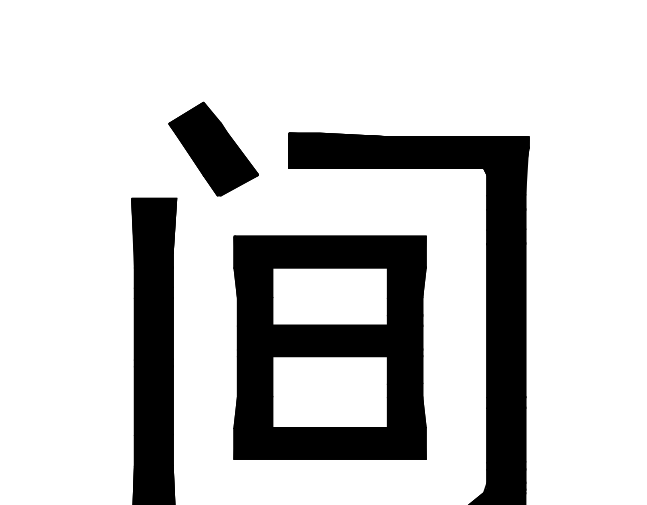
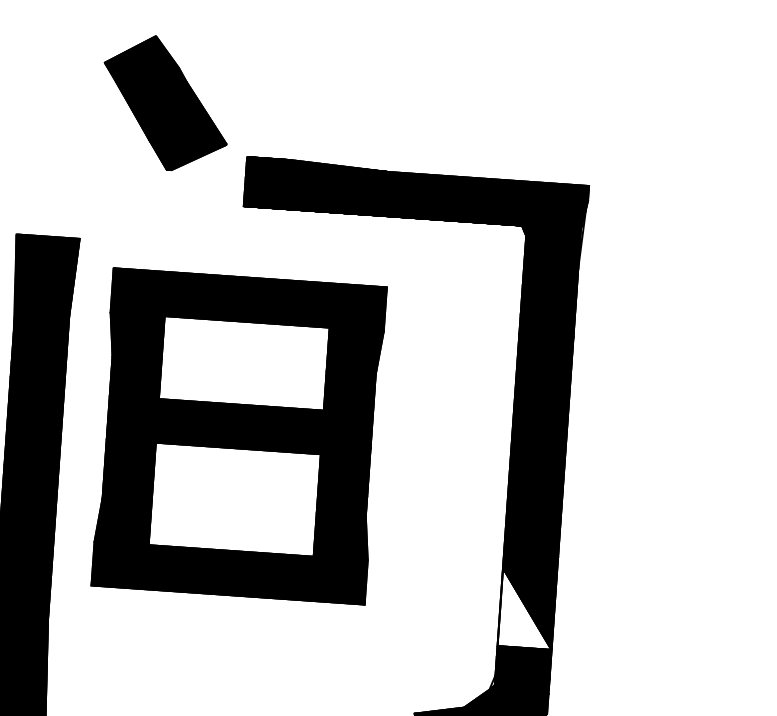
part: (213, 148) -> (165, 102), moved
part: (329, 347) -> (238, 436), moved
fill: (506, 434) -> (527, 608), removed

